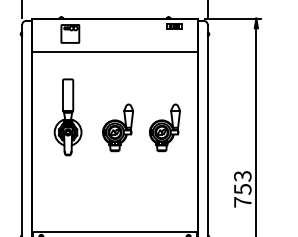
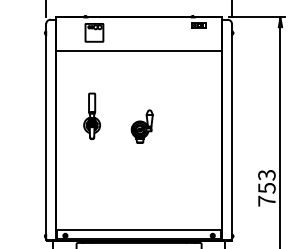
part: (67, 117) -> (91, 116), size x0.6
part: (118, 127) -> (142, 126), size x0.7
part: (164, 127) -> (188, 126), removed

